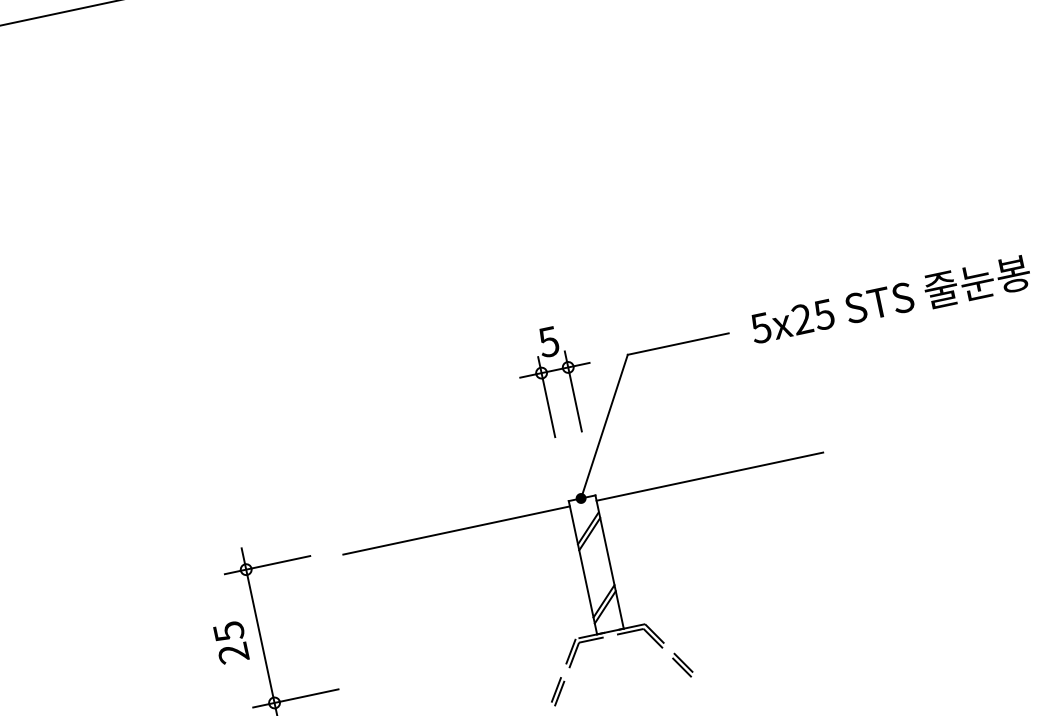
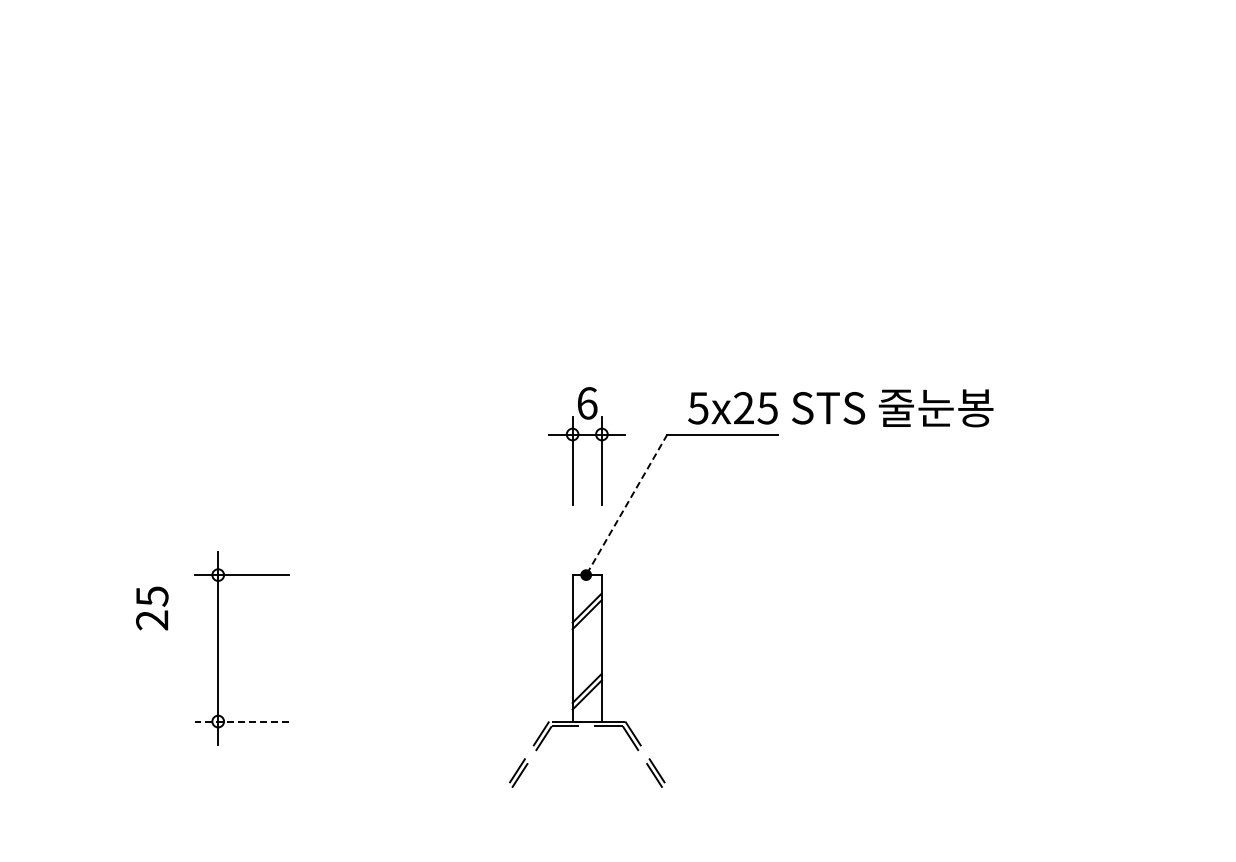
text: (890, 300) -> (840, 408), moved
text: (548, 342) -> (586, 403), 5 -> 6
line: (604, 427) -> (626, 505), solid -> dashed
line: (708, 476) -> (725, 580), removed
line: (455, 530) -> (447, 580), removed
text: (231, 642) -> (152, 608), moved
line: (295, 698) -> (241, 721), solid -> dashed

